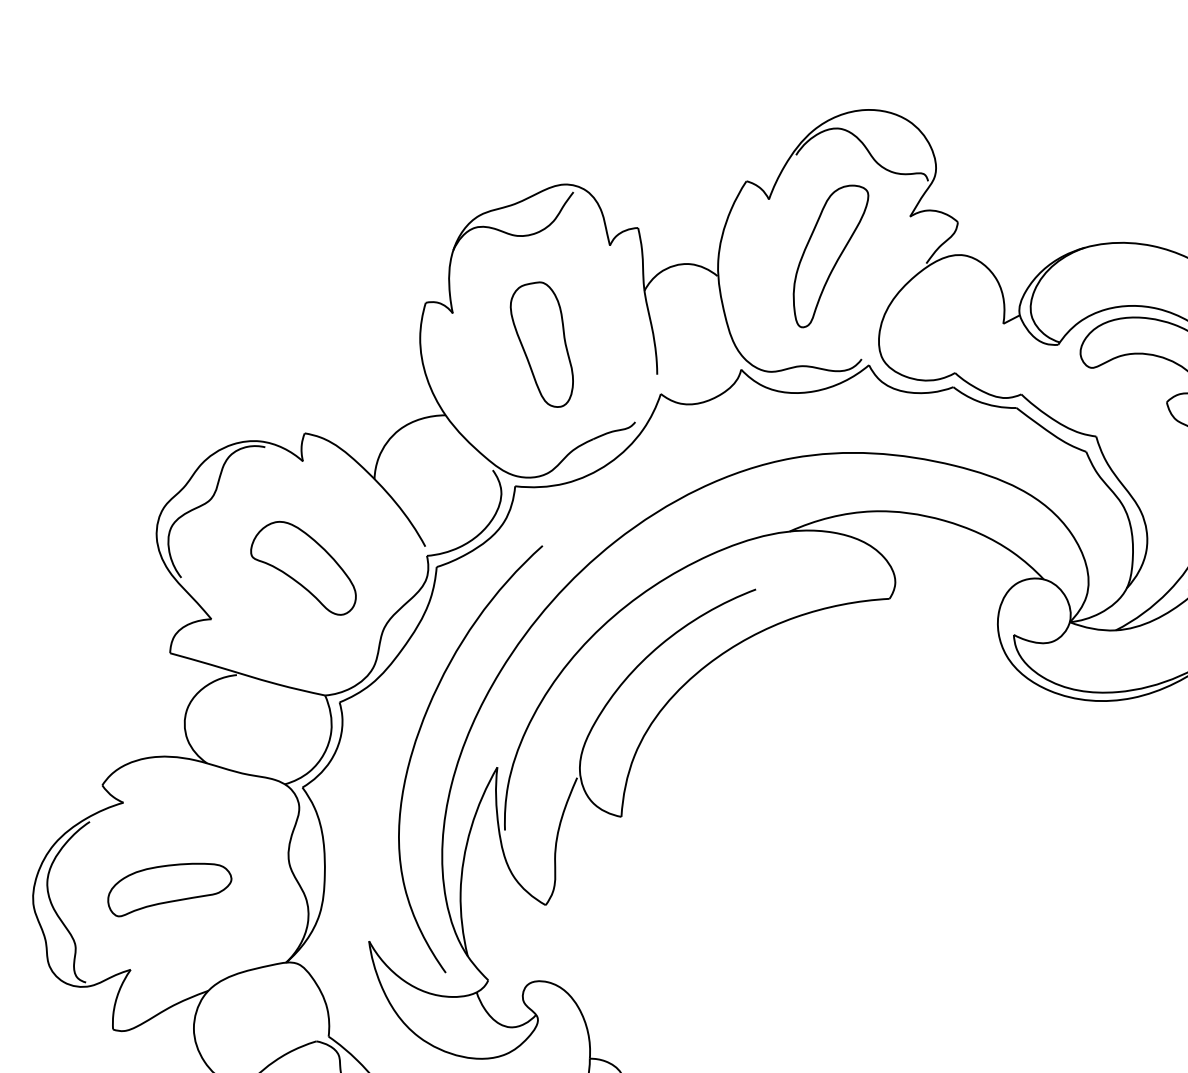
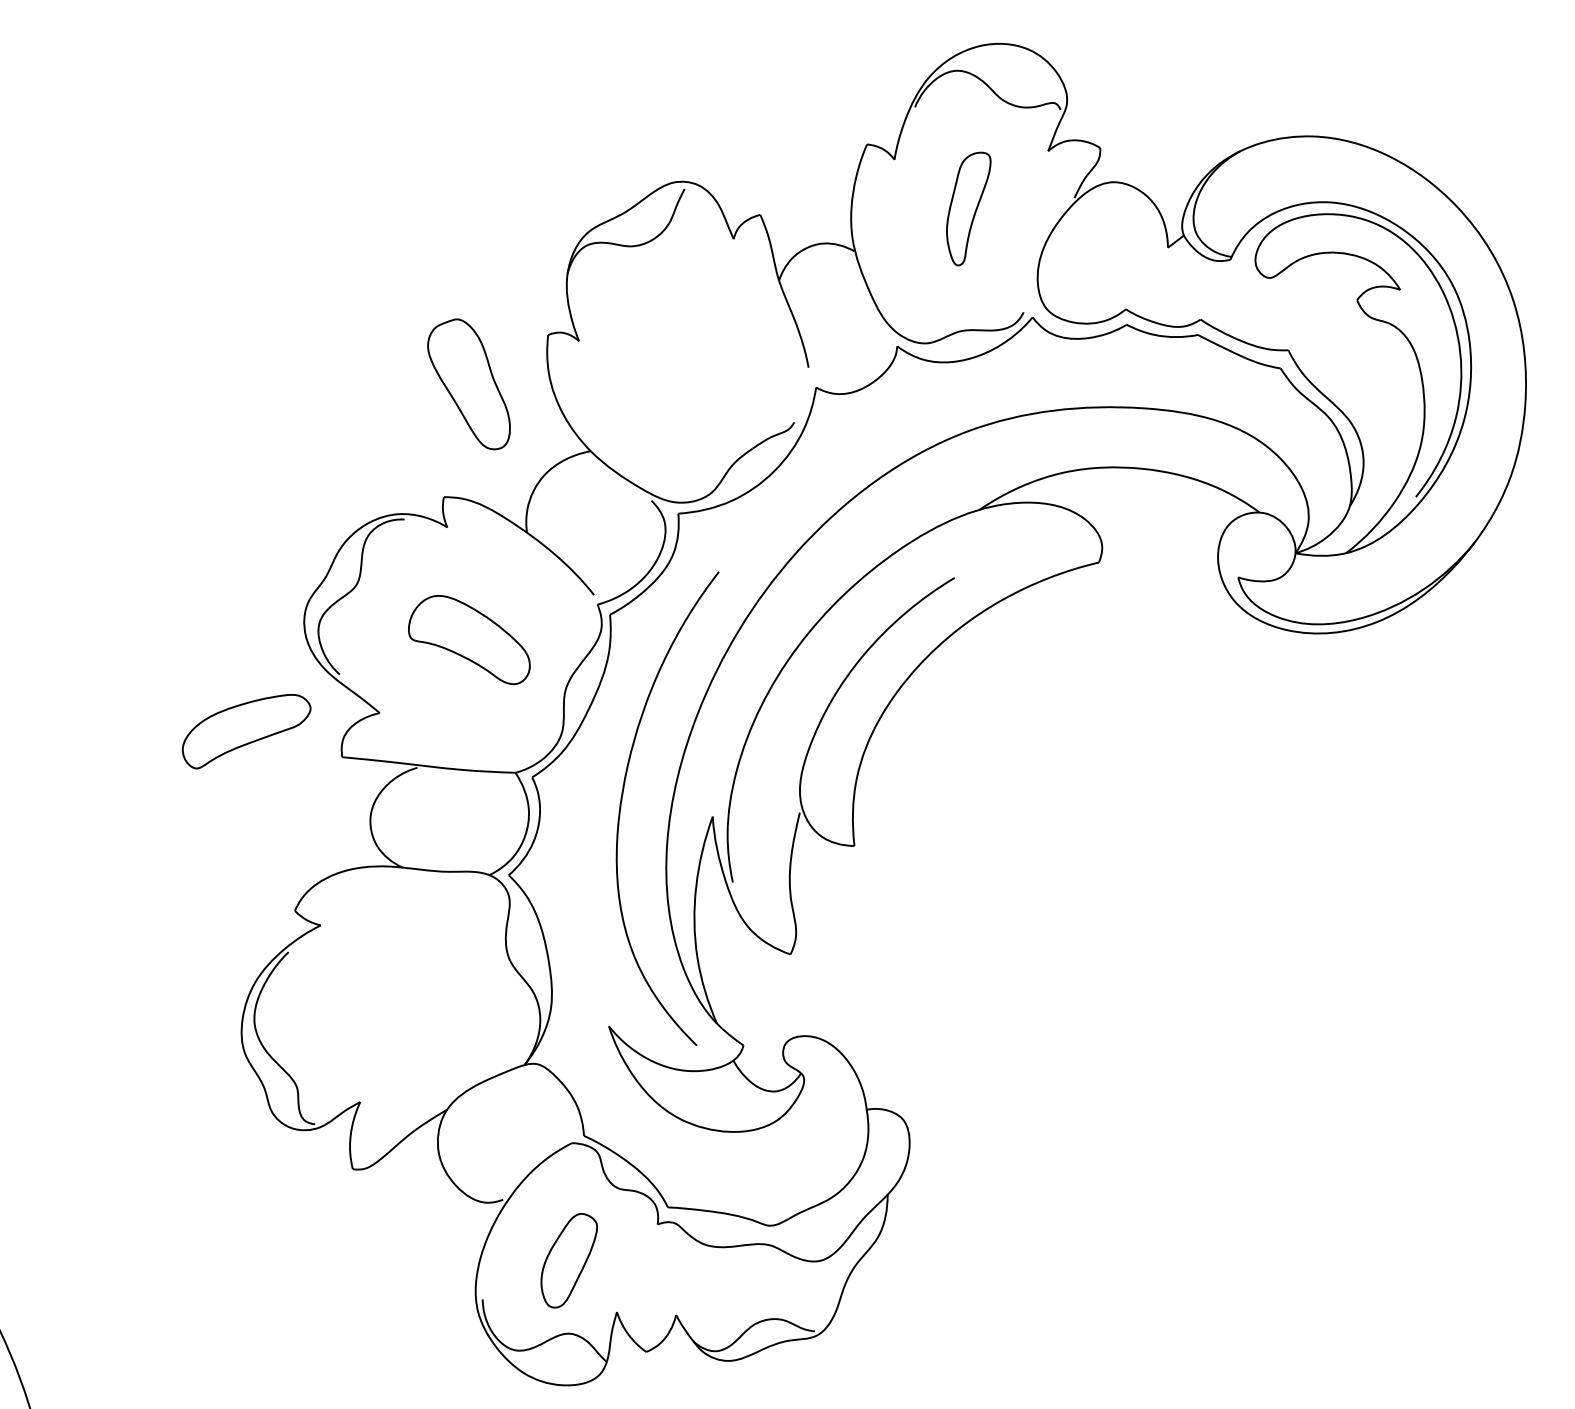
part: (828, 255) -> (968, 208), size x0.7
part: (541, 343) -> (468, 384), moved
part: (169, 890) -> (246, 731), moved

